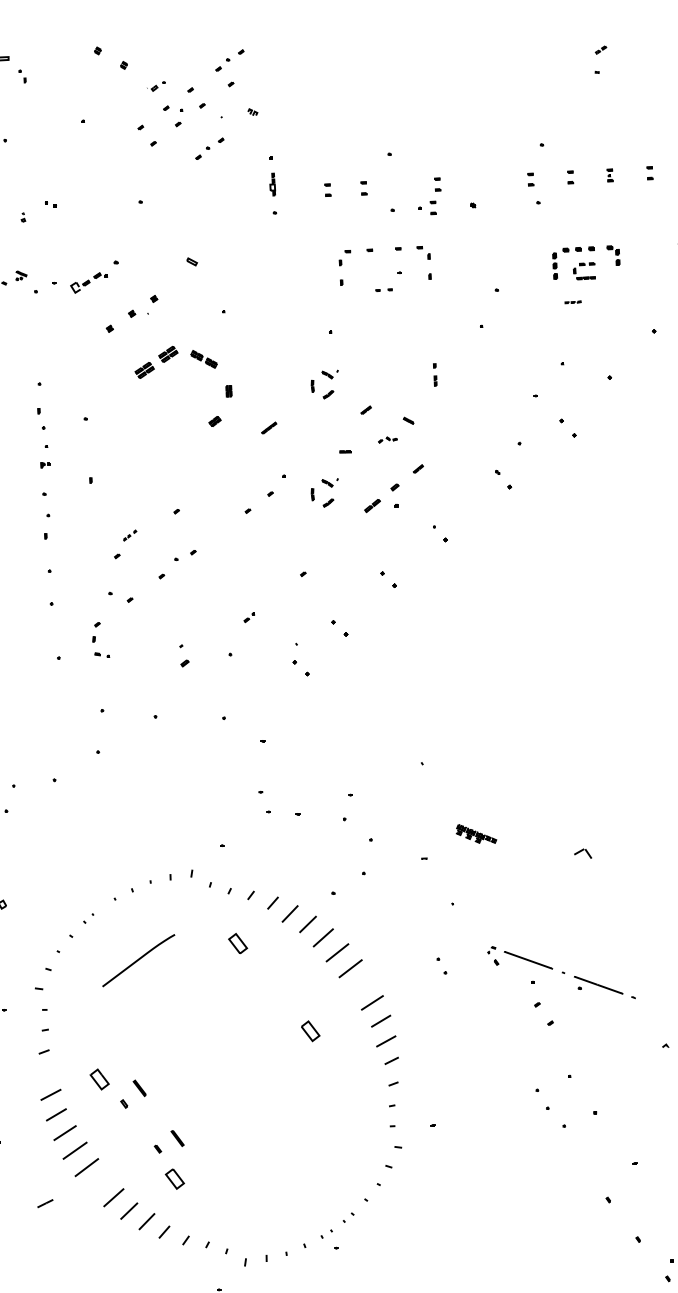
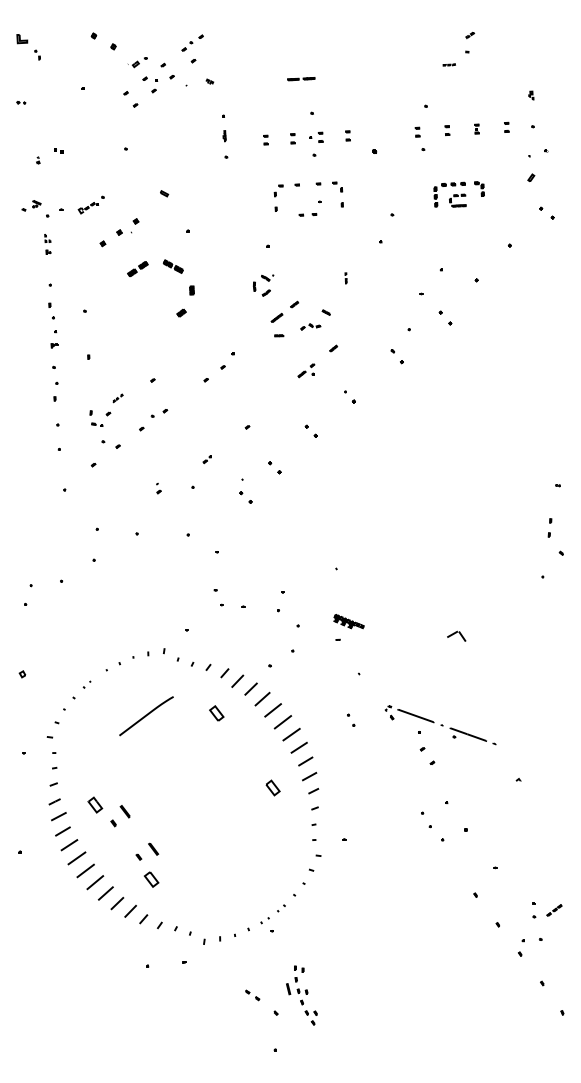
part: (156, 86) -> (137, 62), size x1.43
line: (376, 109) -> (302, 79), added
part: (209, 147) -> (177, 108), removed
part: (272, 185) -> (224, 136), size x0.62
part: (427, 206) -> (316, 136), moved
part: (93, 276) -> (90, 204), size x0.71
part: (383, 289) -> (307, 214), size x1.43
part: (572, 301) -> (448, 64), moved
part: (35, 329) -> (47, 244), added
part: (156, 363) -> (137, 269), size x0.62
part: (434, 375) -> (345, 278), size x0.62
part: (268, 427) -> (276, 317), moved
part: (387, 439) -> (310, 326), size x1.43
part: (324, 492) -> (263, 366), removed
part: (382, 498) -> (306, 370), size x0.62
part: (101, 646) -> (96, 418), moved
part: (184, 656) -> (158, 488), size x0.62
part: (475, 833) -> (348, 621), moved
part: (582, 852) -> (456, 635), size x1.43
part: (237, 943) -> (216, 713), moved
line: (138, 961) -> (146, 716), moved
line: (362, 985) -> (291, 734), added
part: (309, 1030) -> (272, 787), moved
line: (99, 1183) -> (95, 882), added
line: (45, 1203) -> (54, 801), moved

